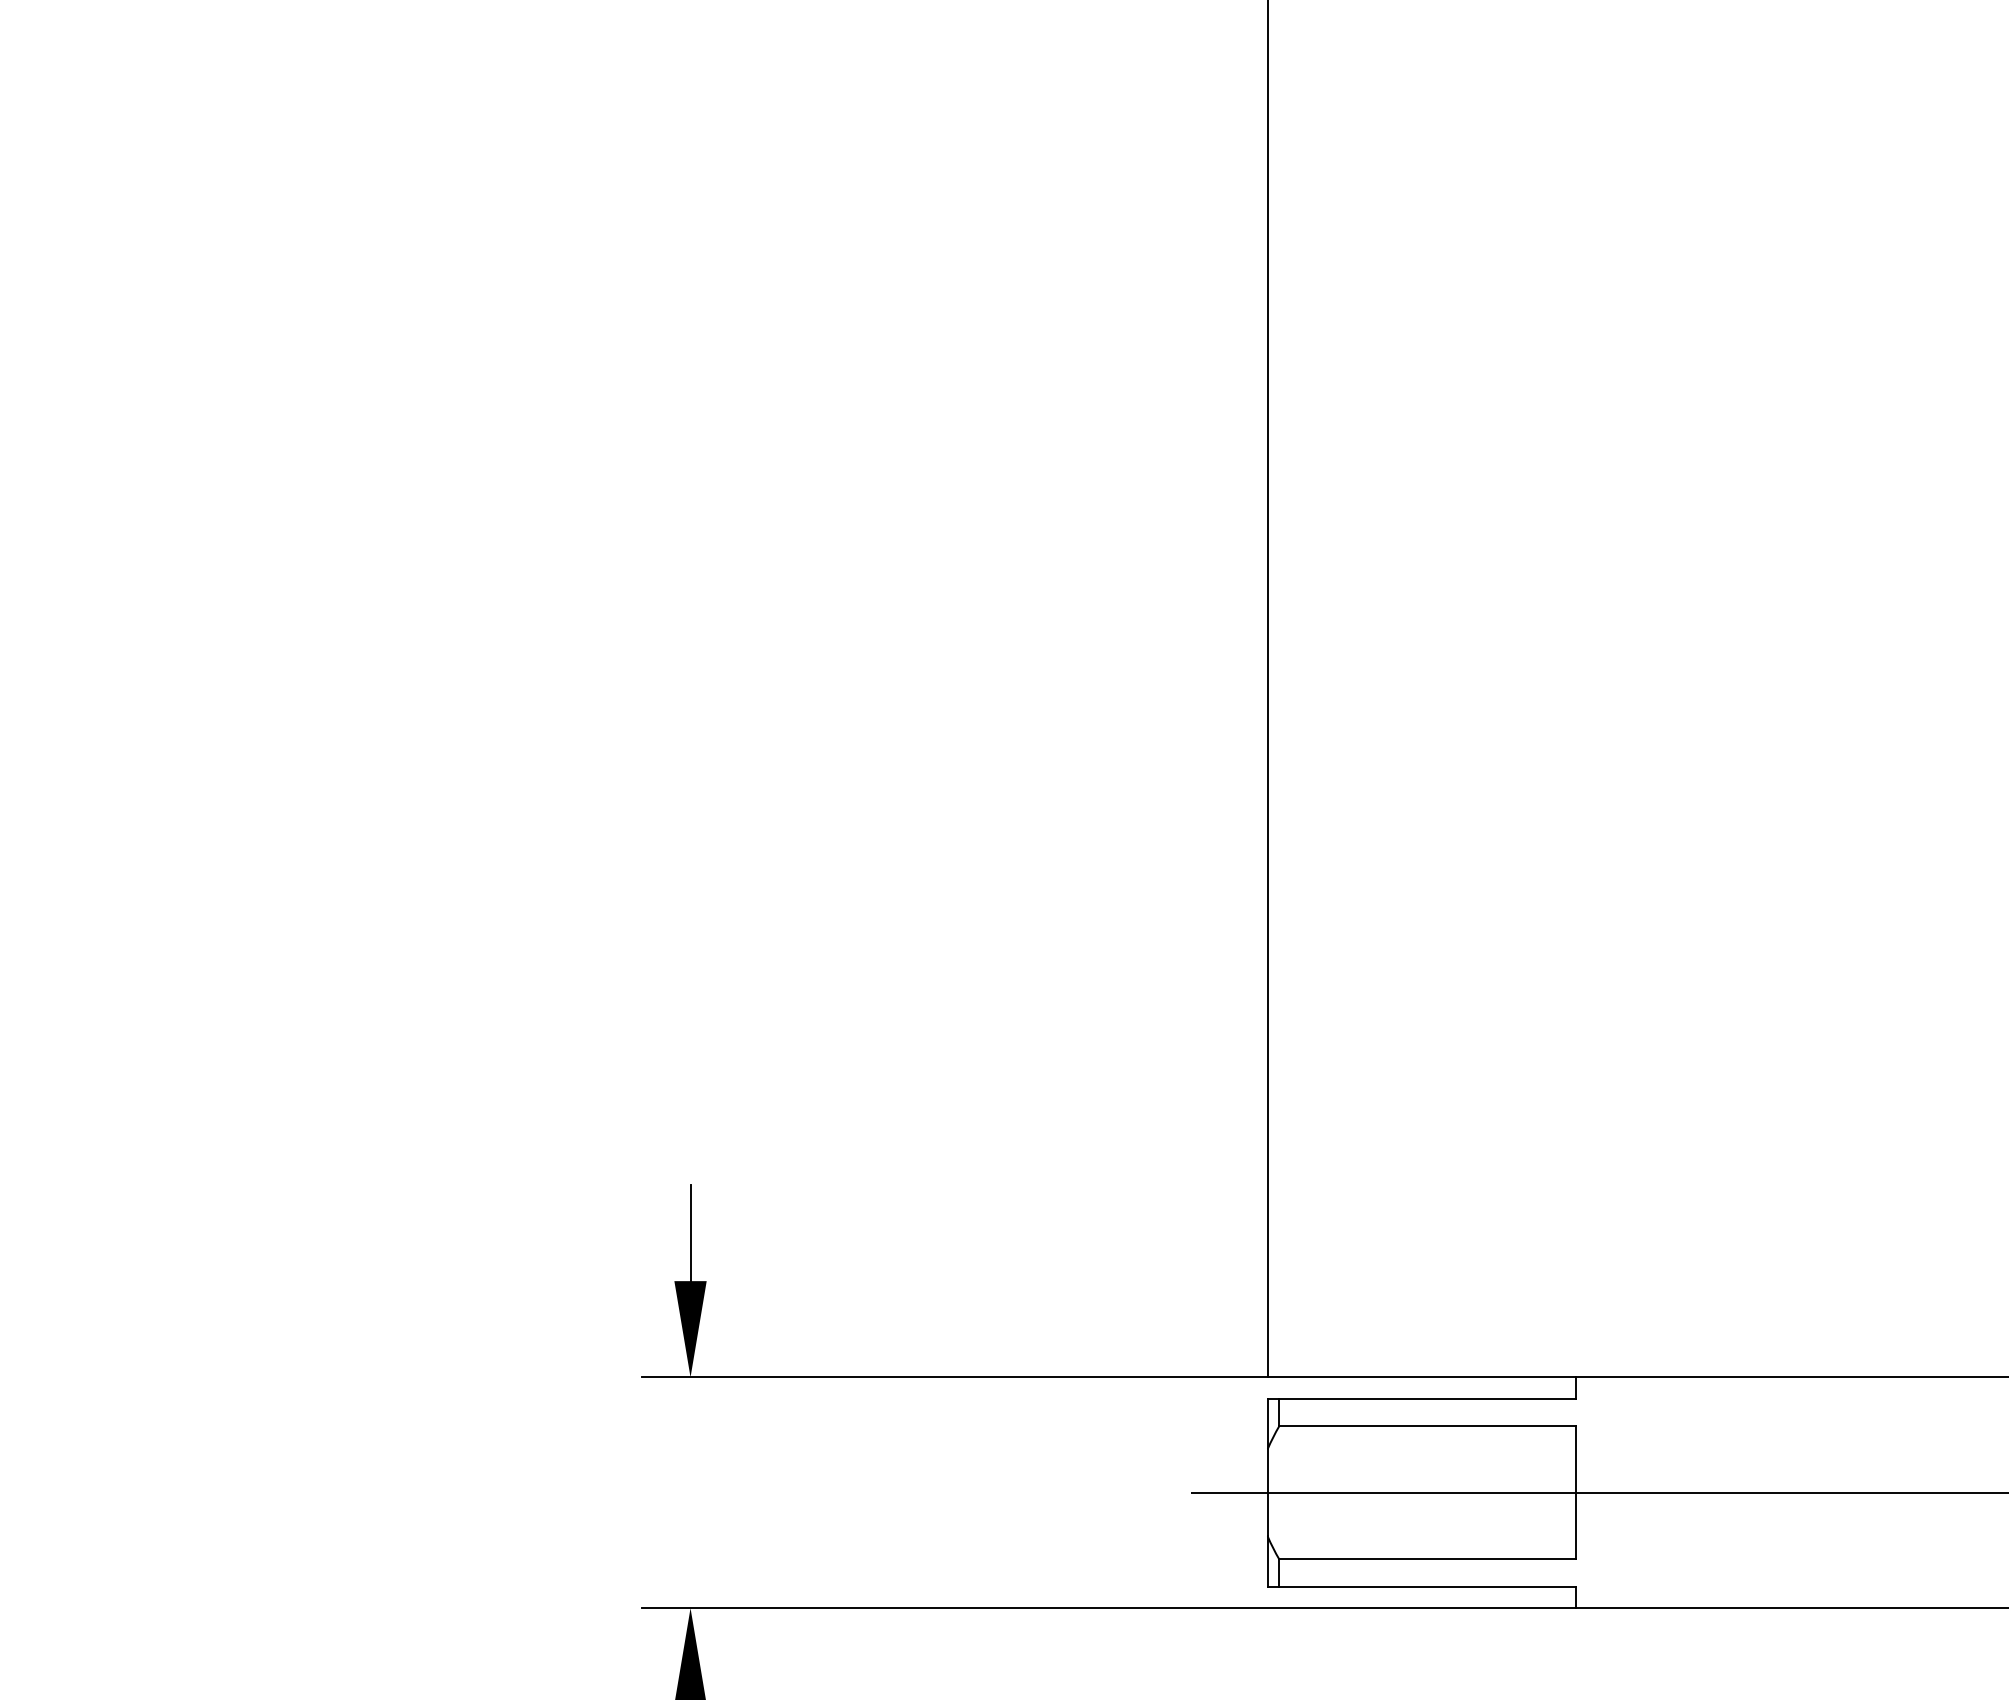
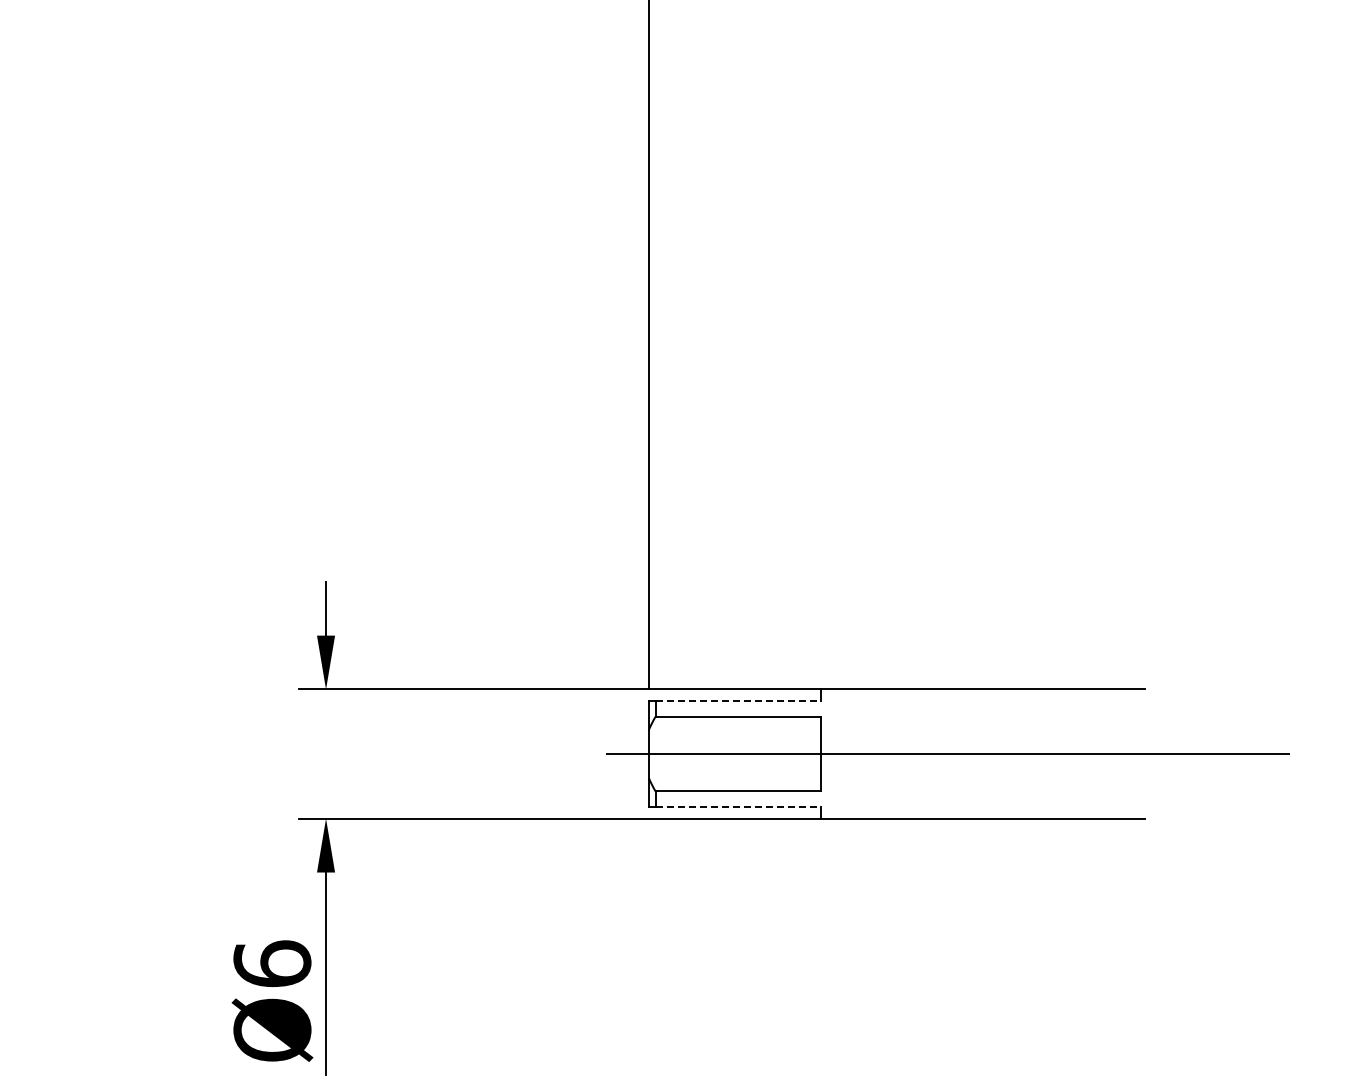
line: (1427, 1398) -> (738, 701), solid -> dashed
line: (1427, 1586) -> (738, 806), solid -> dashed

